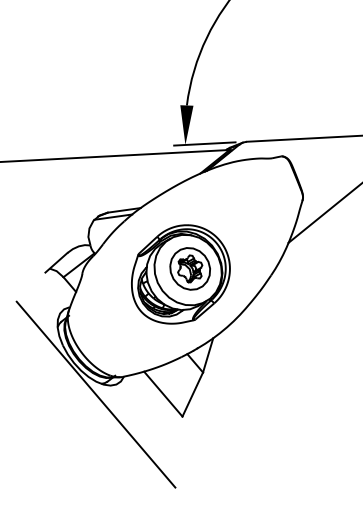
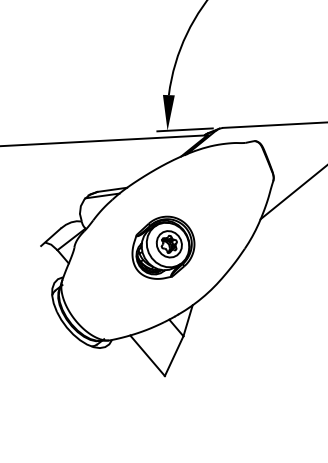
part: (180, 274) -> (163, 247), size x0.7
line: (95, 394) -> (86, 356), removed

